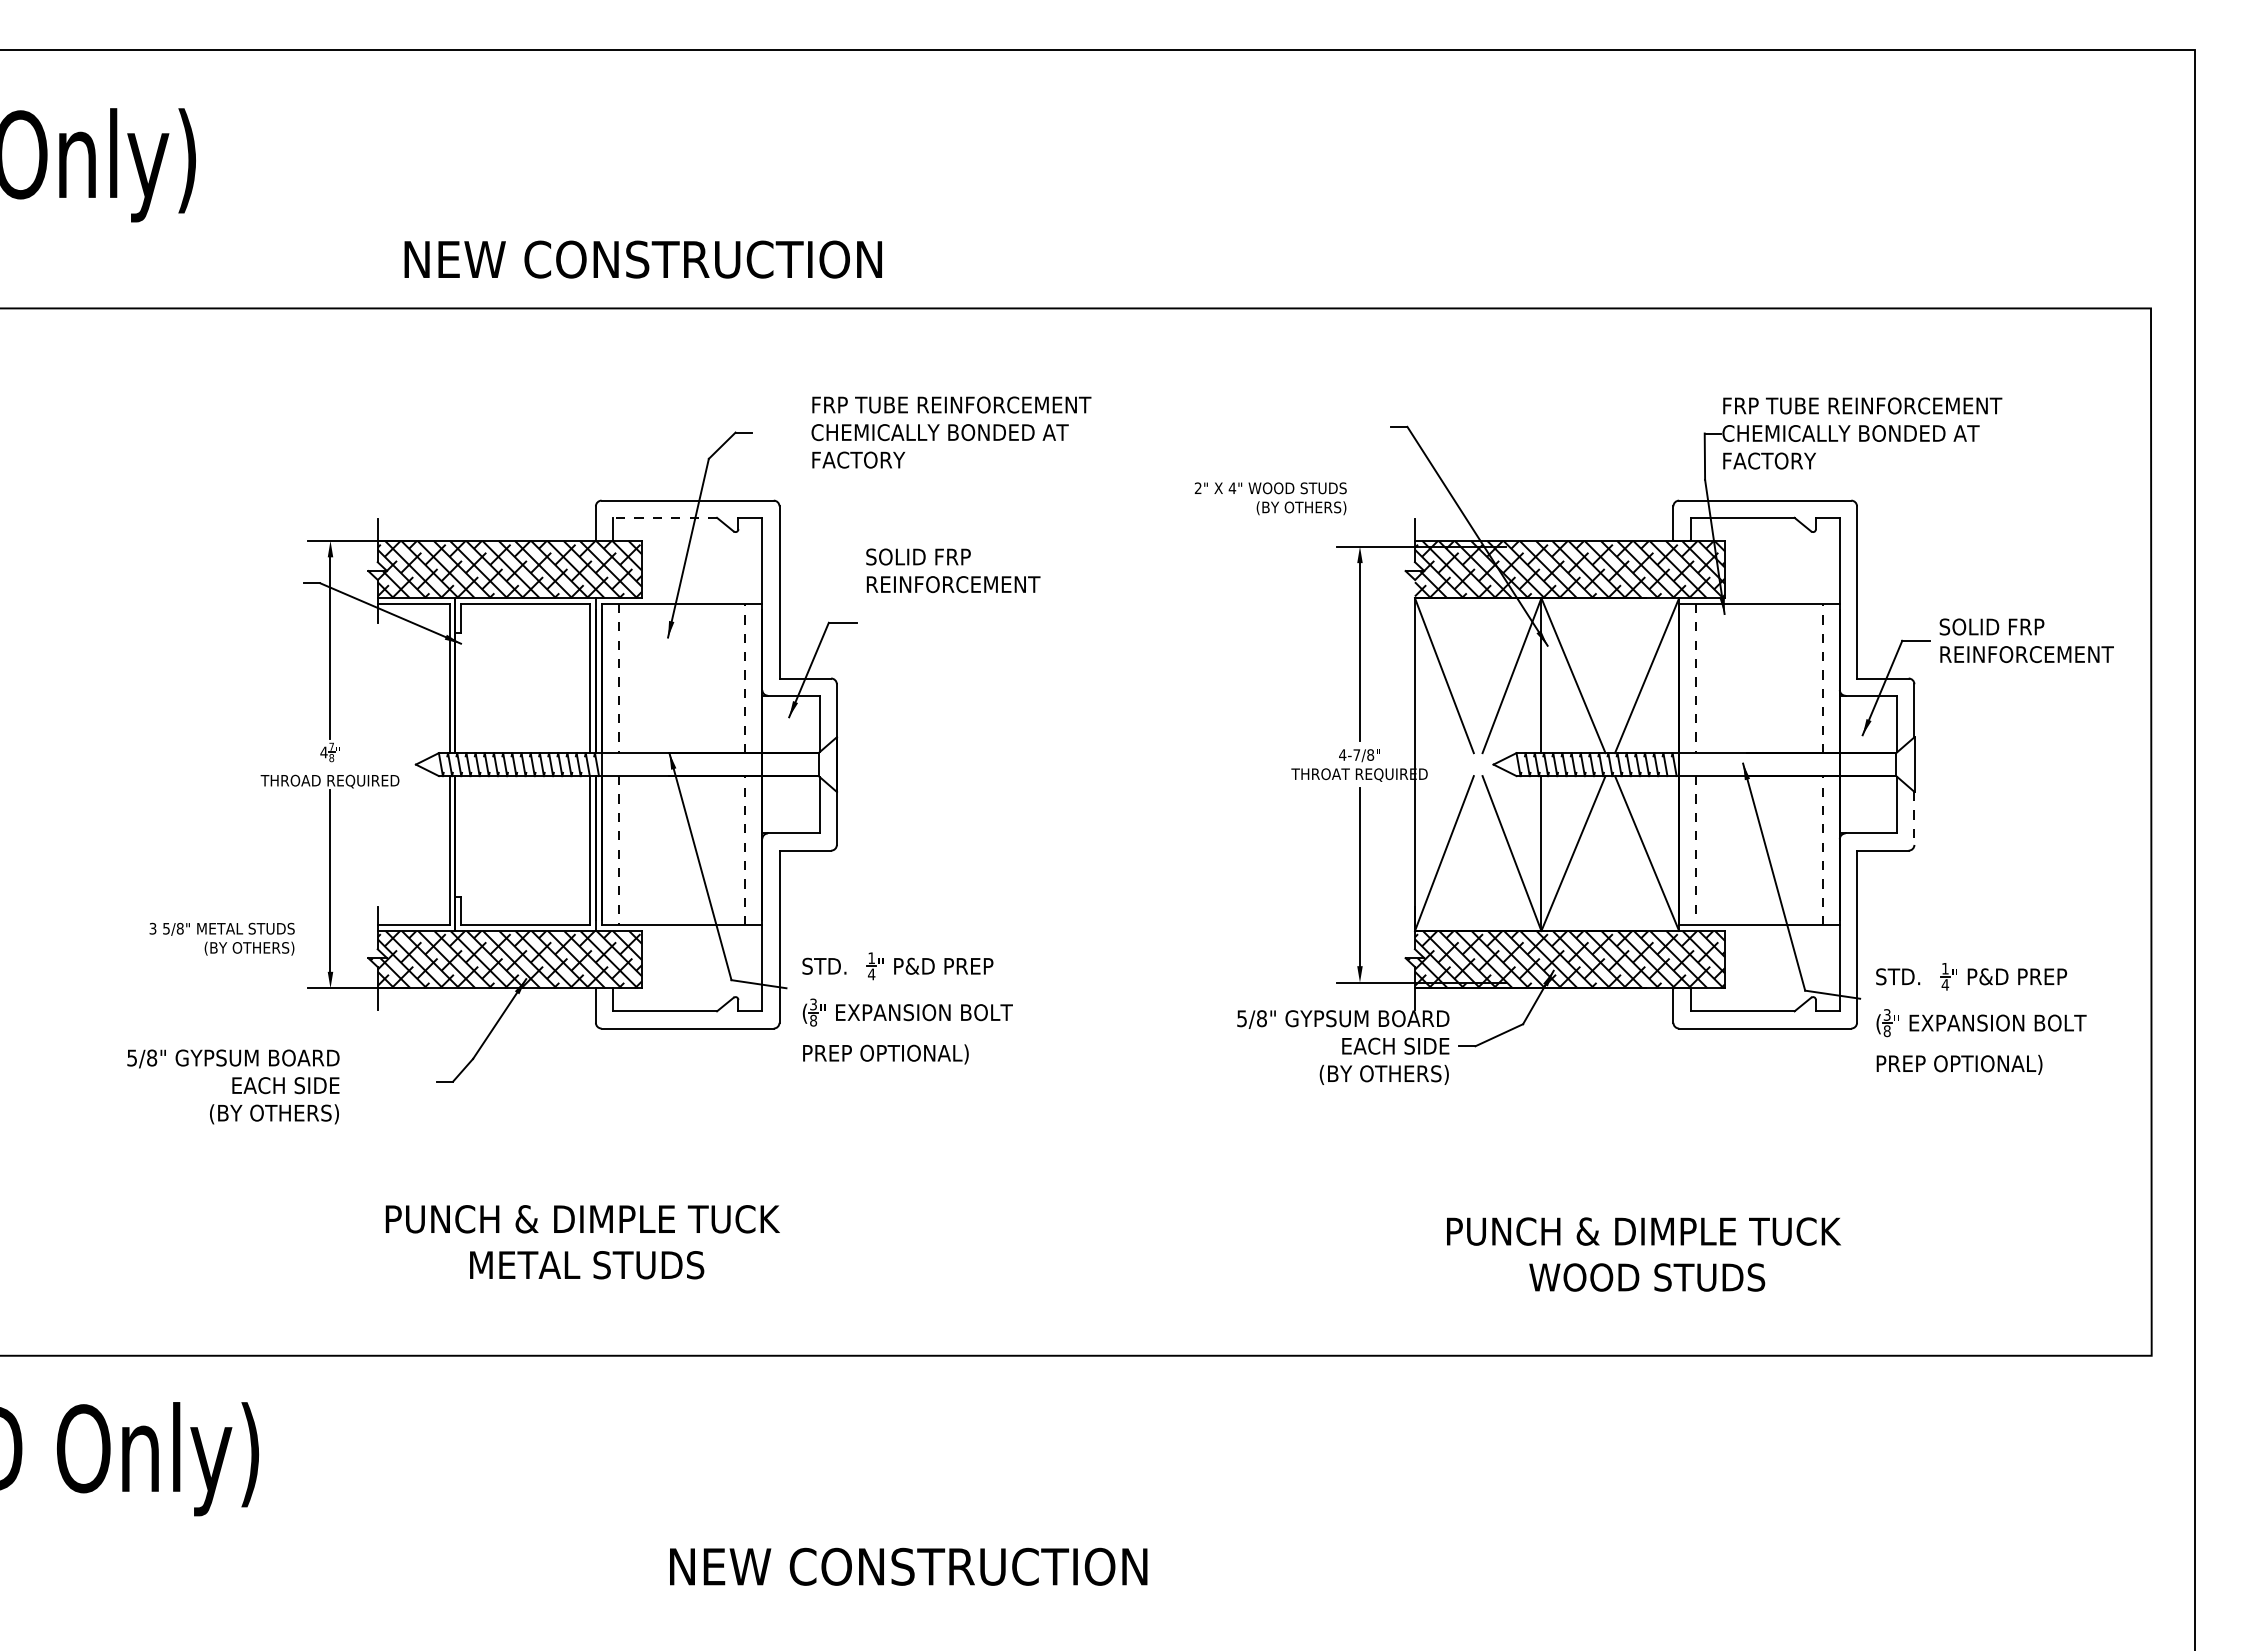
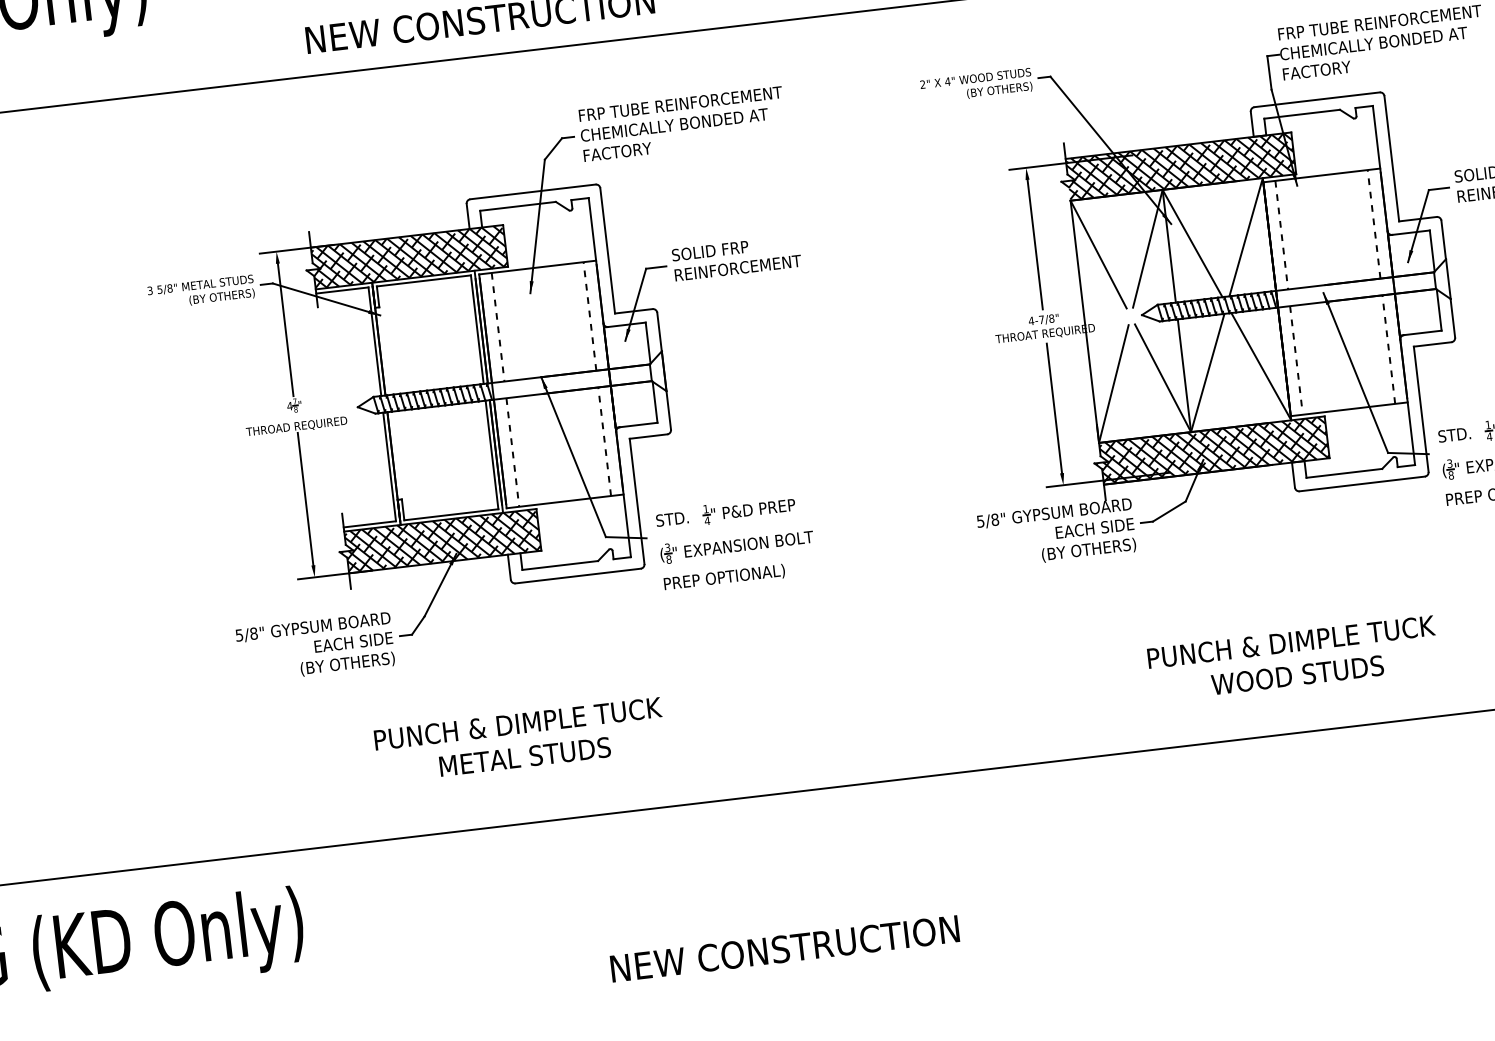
text: (951, 432) -> (682, 124), moved
text: (1270, 498) -> (976, 85), moved
line: (665, 517) -> (518, 206), dashed -> solid
text: (953, 570) -> (736, 257), moved
line: (1914, 818) -> (1452, 318), dashed -> solid
text: (221, 938) -> (200, 292), moved
text: (233, 1086) -> (315, 647), moved

